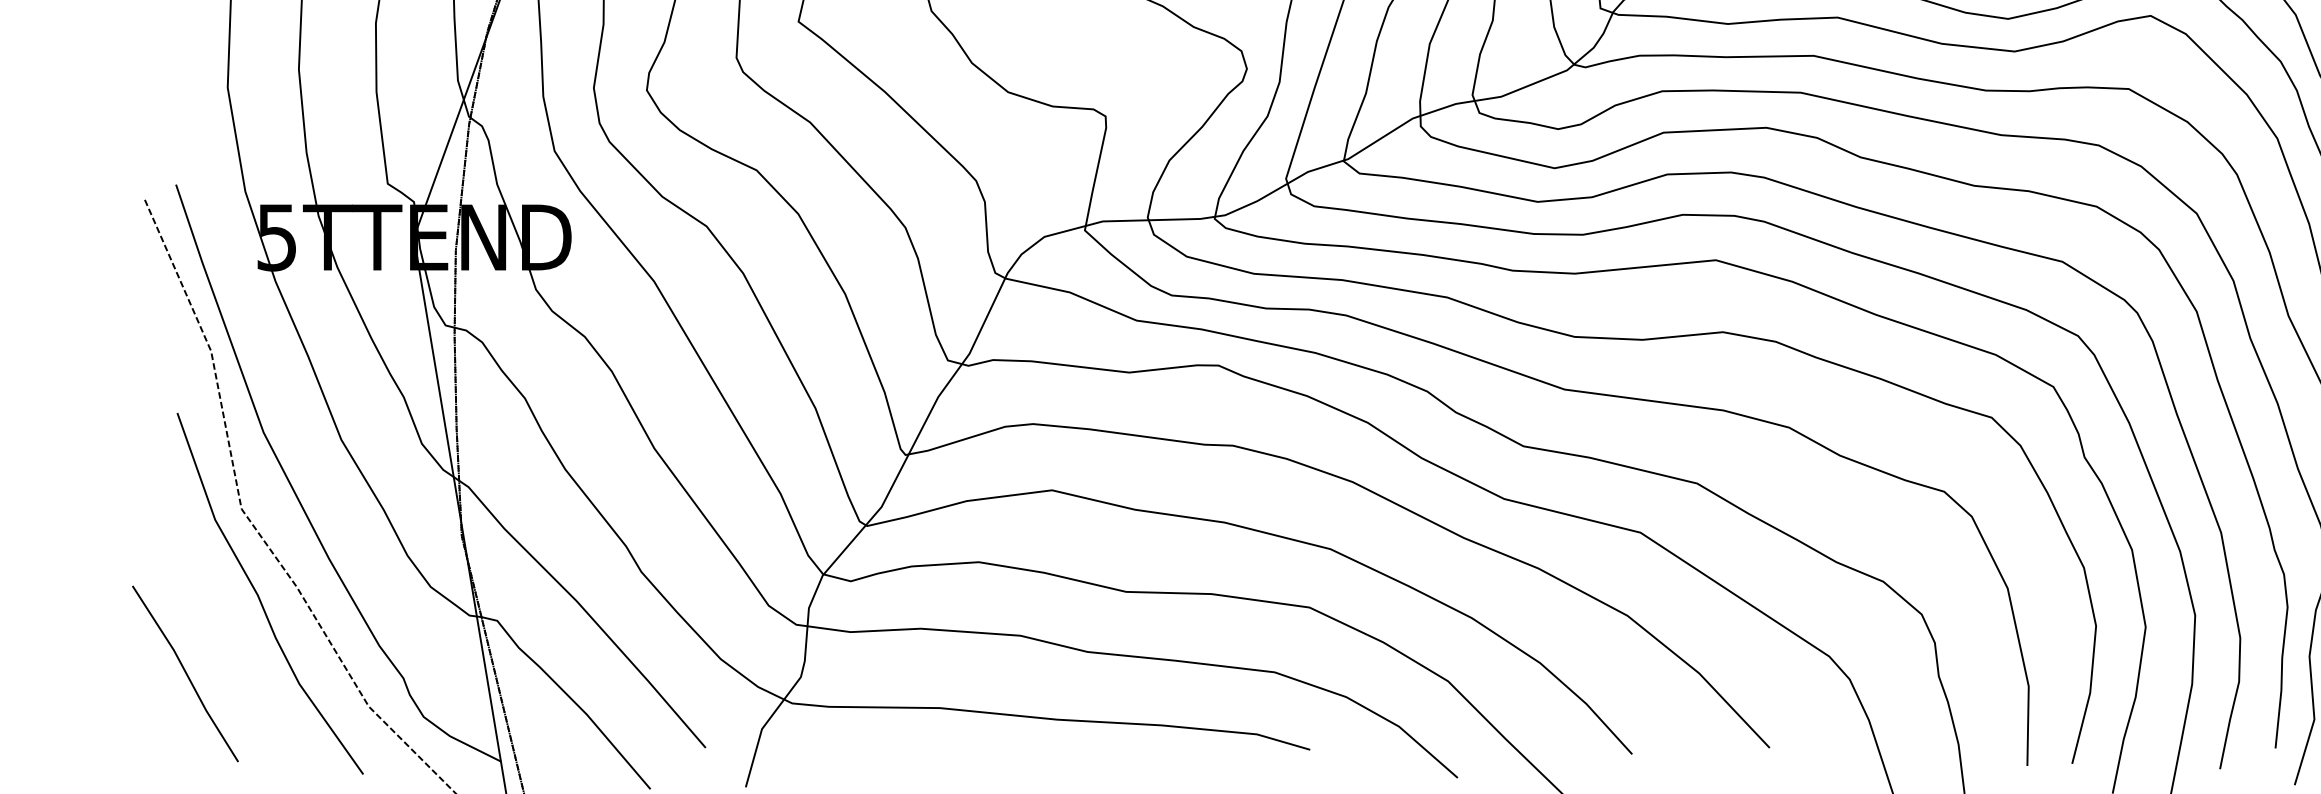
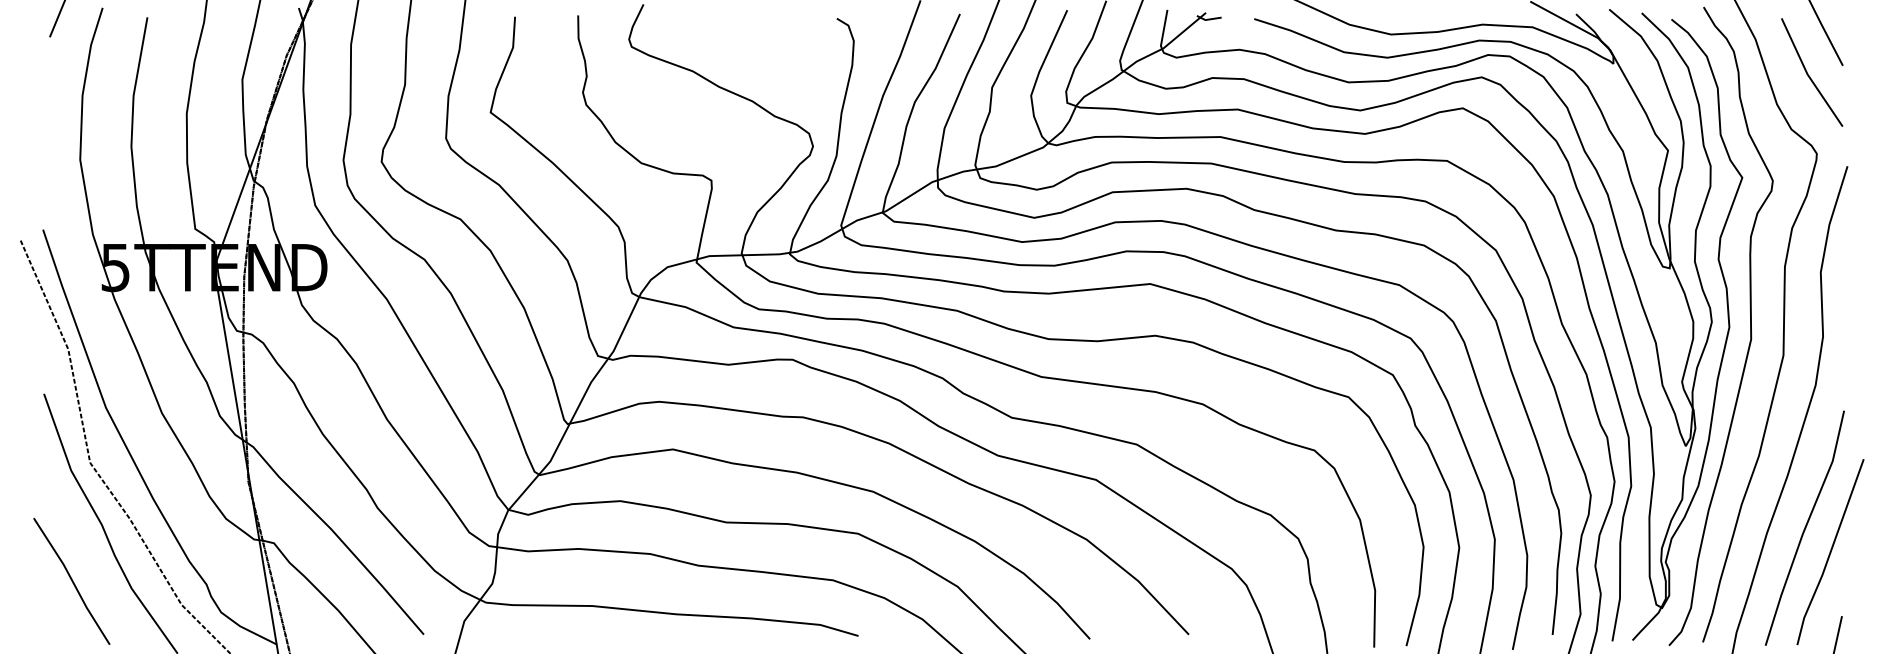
line: (184, 673) -> (71, 581), moved

